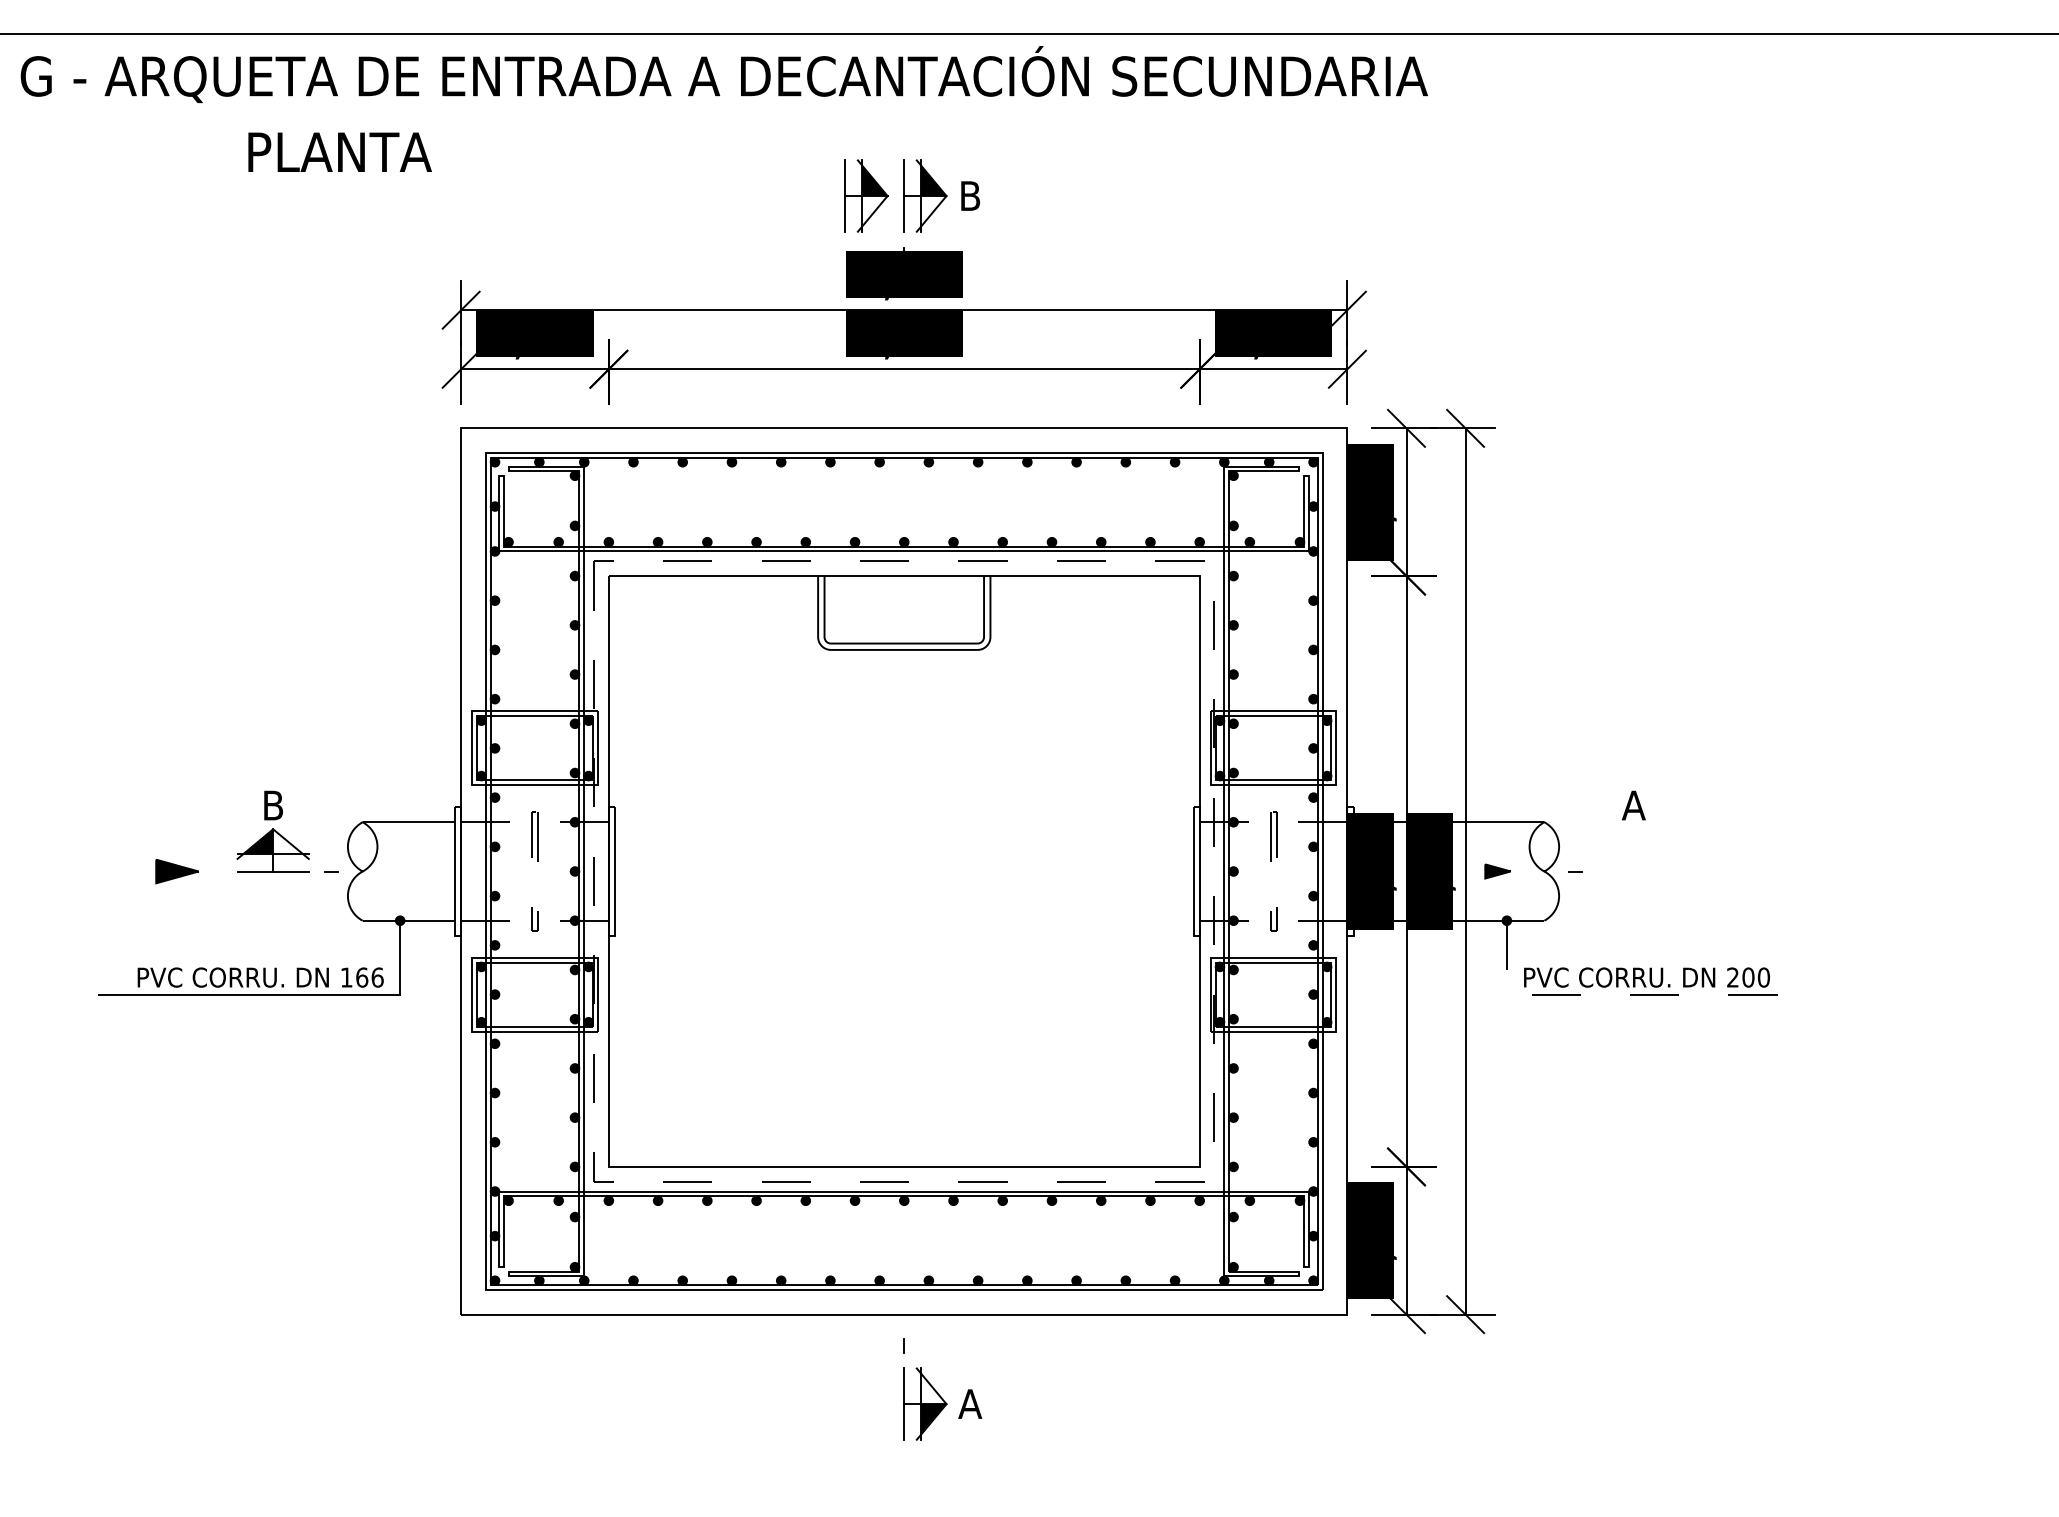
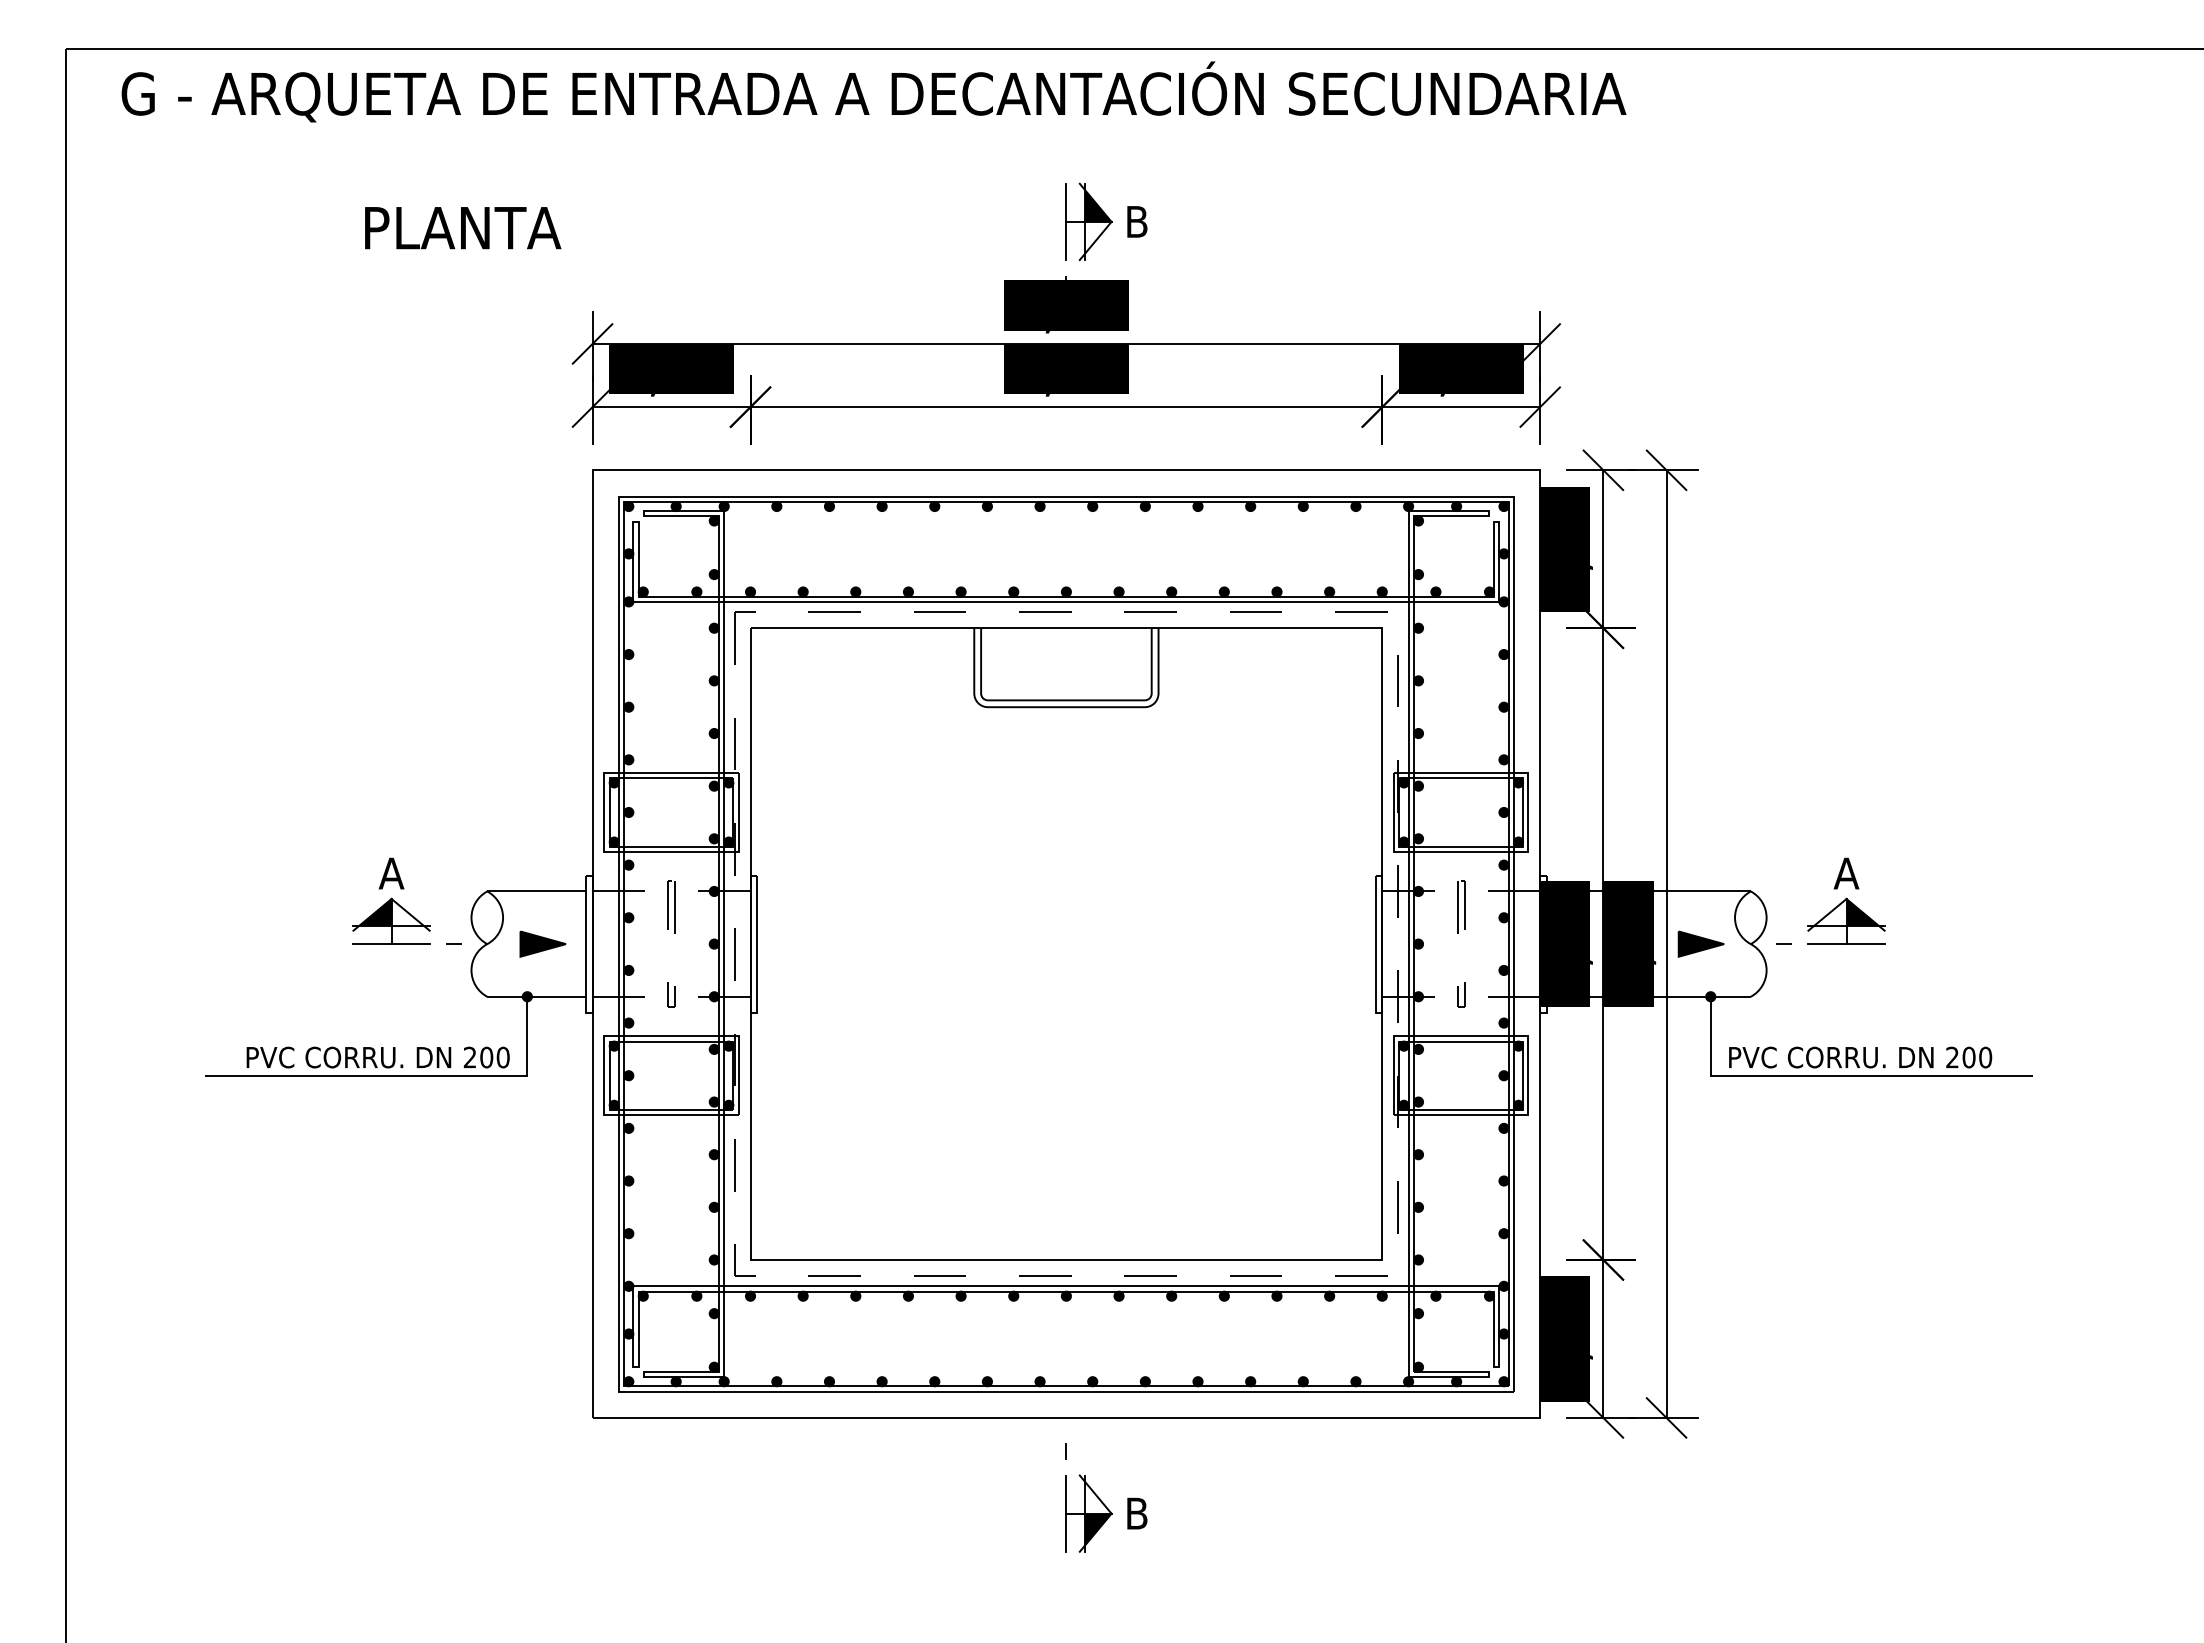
text: (340, 152) -> (463, 228), moved
part: (866, 195) -> (1025, 221), removed
text: (273, 805) -> (391, 873), B -> A
part: (1633, 849) -> (1846, 920), added
part: (176, 870) -> (542, 943), moved
part: (1497, 870) -> (1700, 943), size x1.67
text: (361, 977) -> (486, 1057), 166 -> 200
line: (1620, 994) -> (1832, 1075), dashed -> solid
text: (969, 1403) -> (1136, 1513), A -> B

